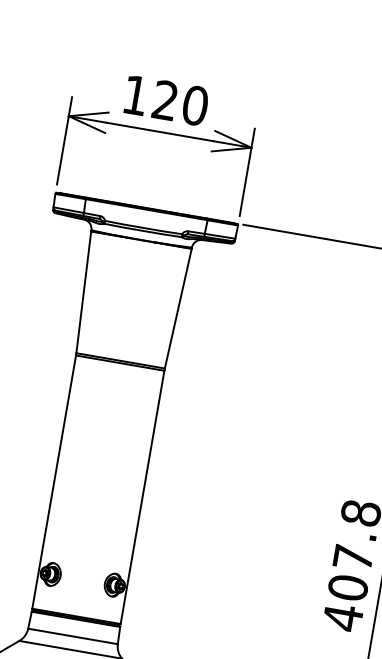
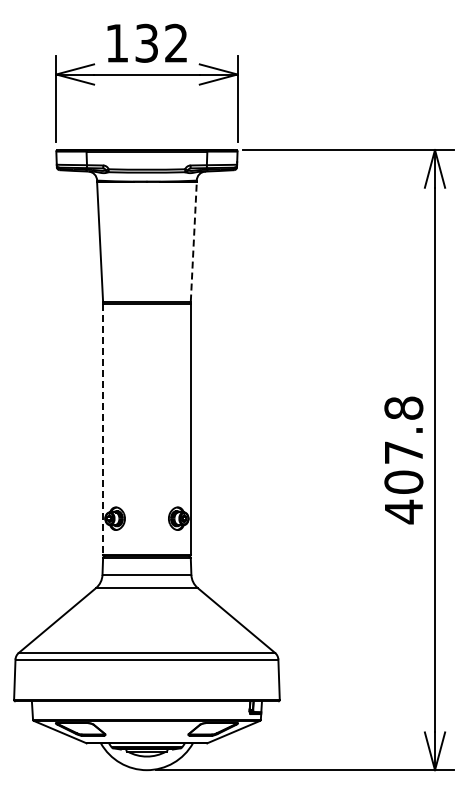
text: (180, 102) -> (161, 42), 120 -> 132
line: (178, 308) -> (193, 241), solid -> dashed
line: (54, 482) -> (103, 429), solid -> dashed

